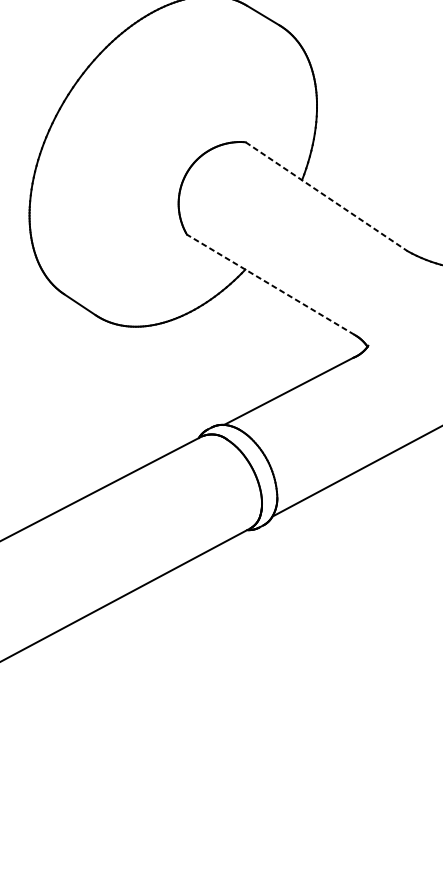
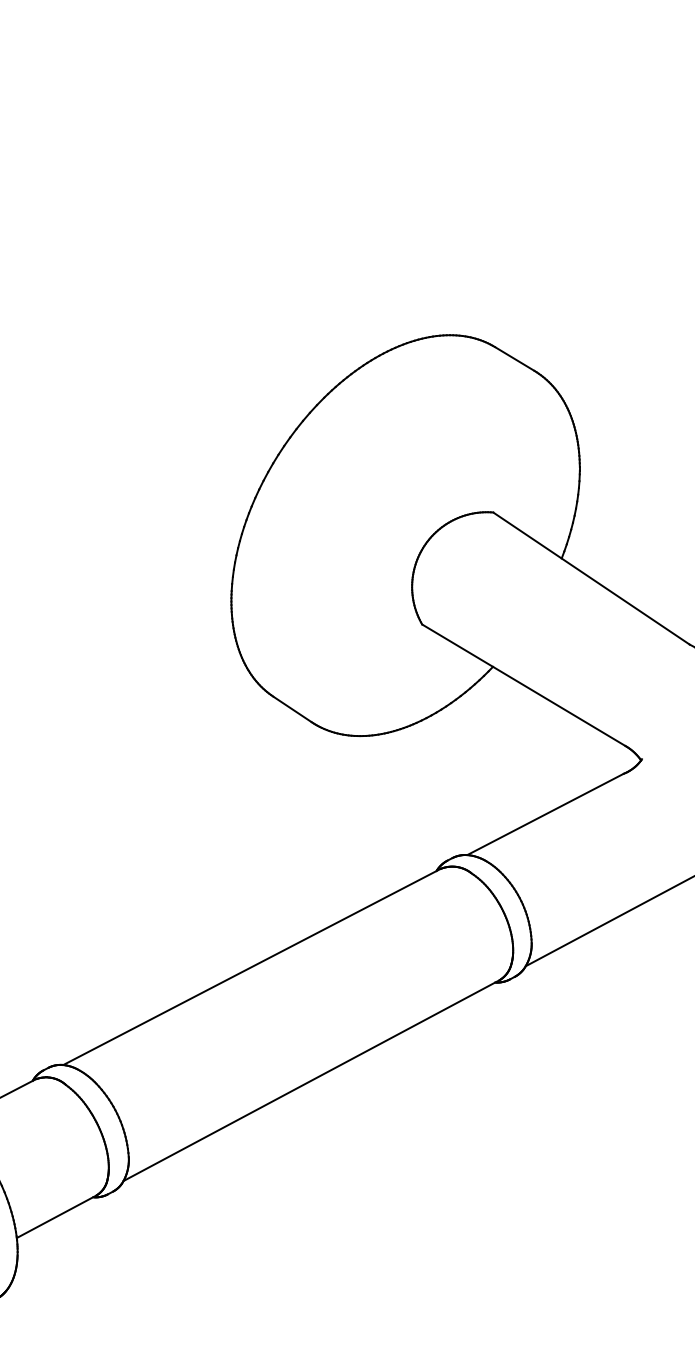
line: (326, 196) -> (591, 578), dashed -> solid
line: (270, 284) -> (523, 684), dashed -> solid

